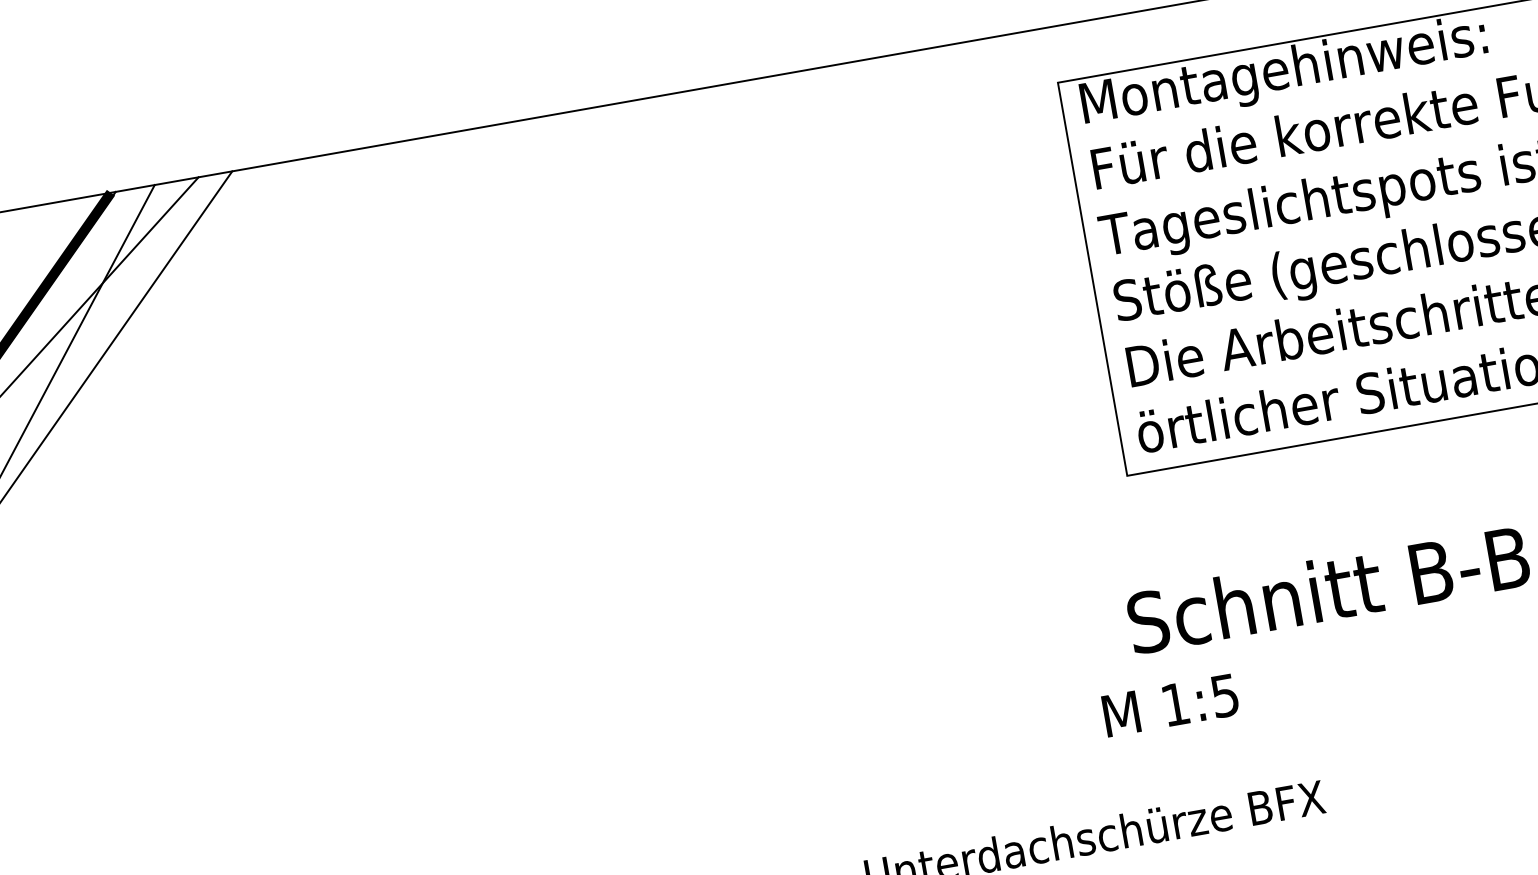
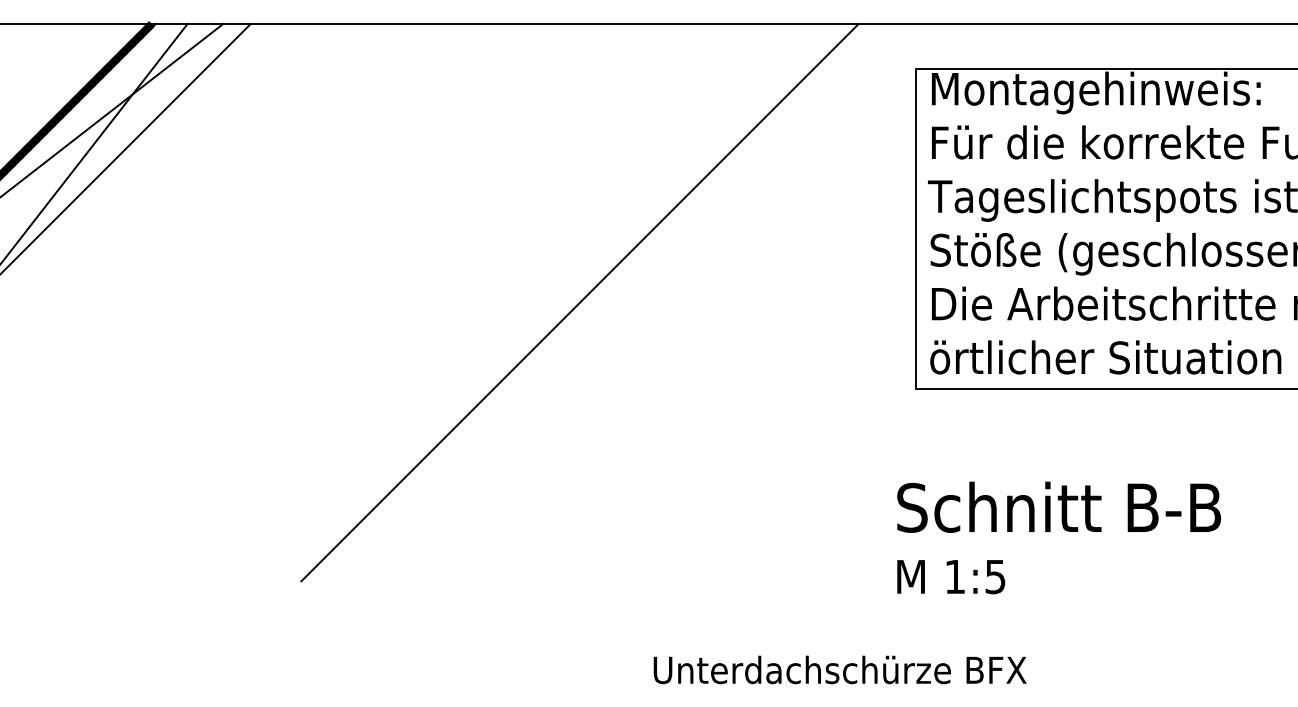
line: (695, 442) -> (579, 302), added
text: (1171, 706) -> (951, 577), moved

